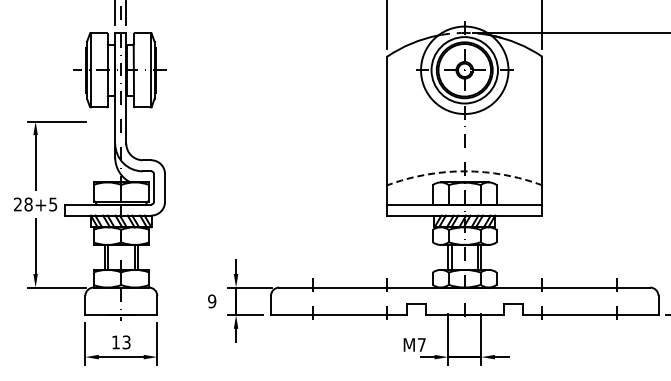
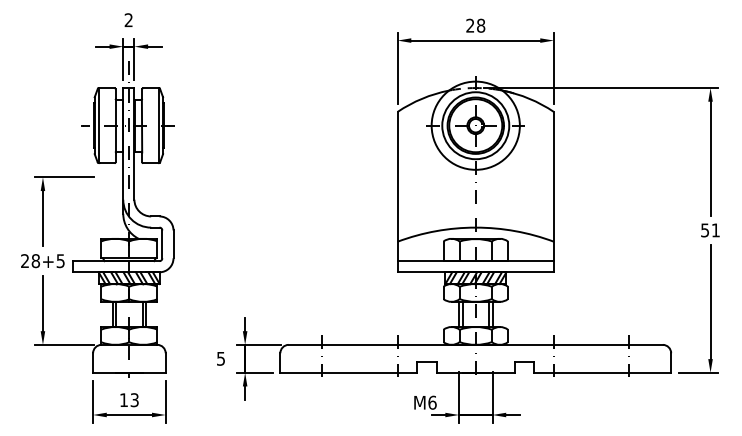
arc: (464, 171) -> (475, 227), dashed -> solid
text: (211, 301) -> (220, 358), 9 -> 5
text: (421, 344) -> (432, 402), M7 -> M6

